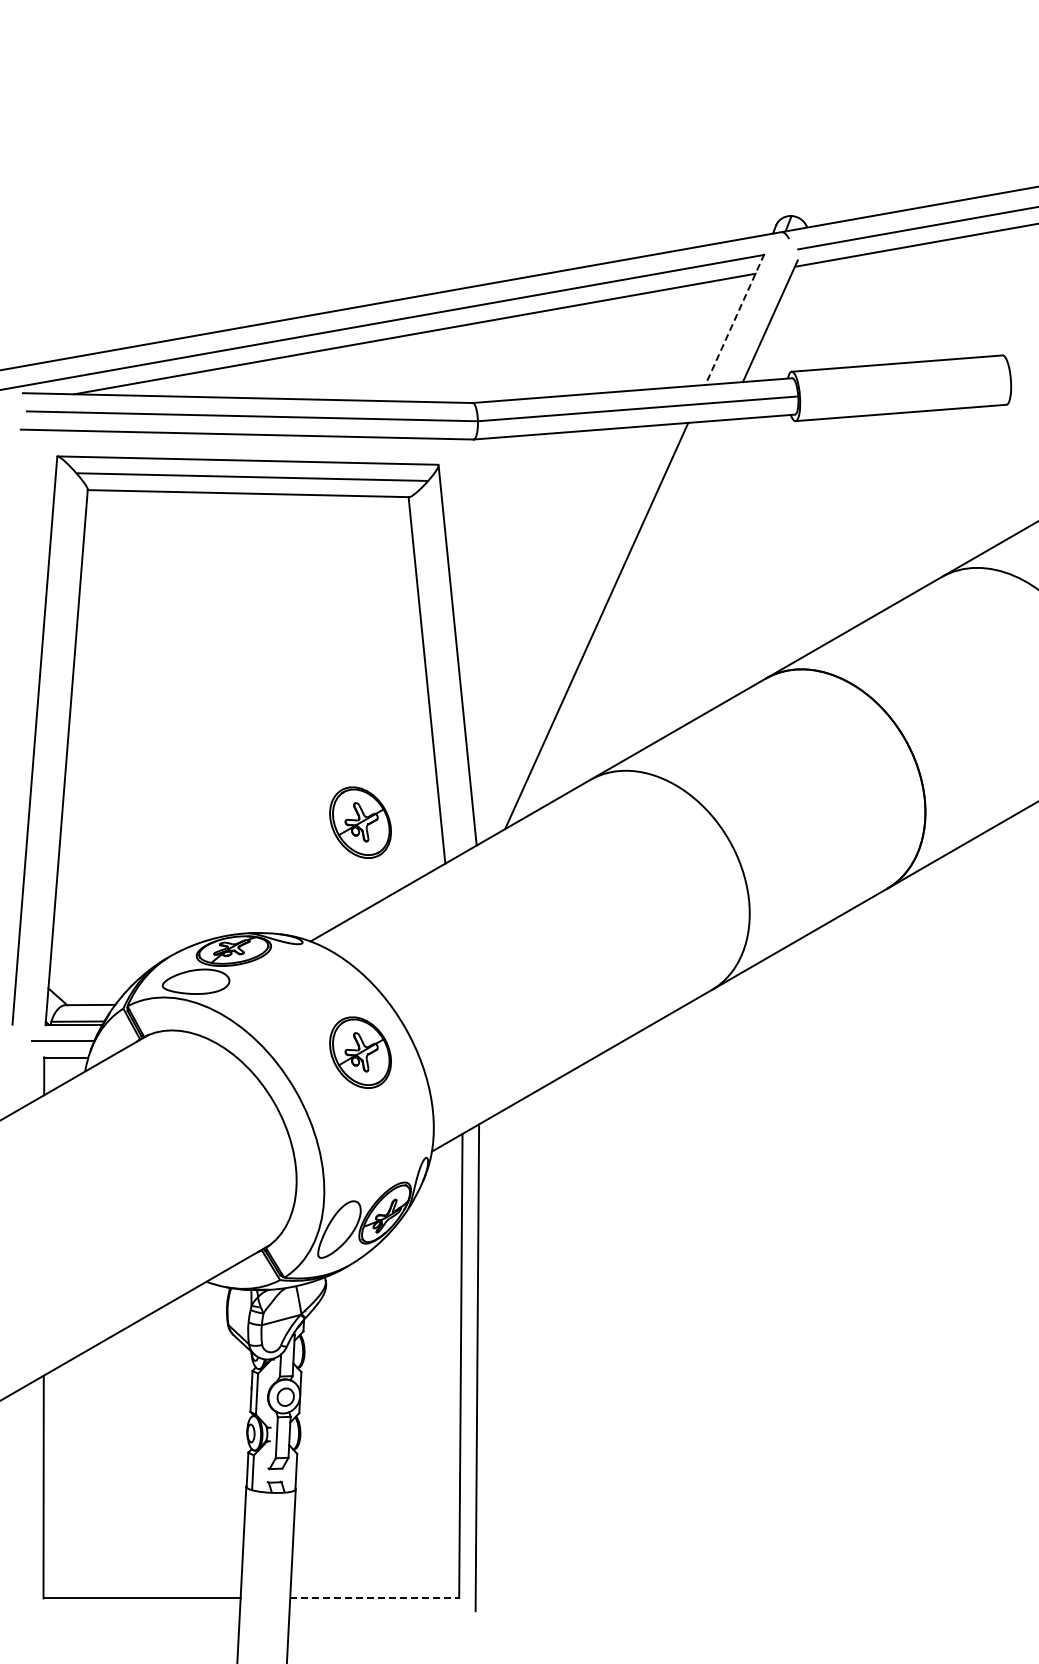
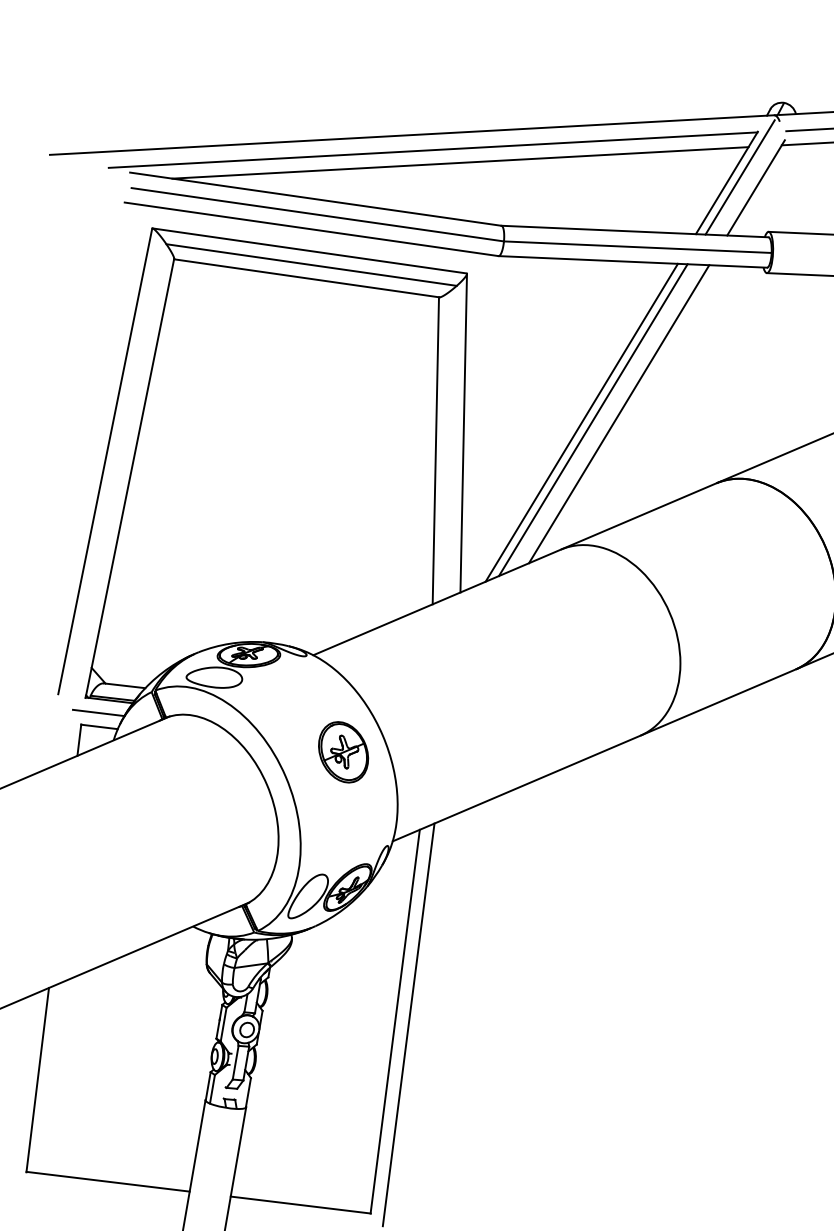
line: (749, 311) -> (739, 177), added
line: (734, 319) -> (726, 182), dashed -> solid
line: (639, 610) -> (618, 414), added
line: (609, 621) -> (592, 420), added
part: (360, 822) -> (366, 561), removed
line: (374, 1597) -> (300, 1204), dashed -> solid

